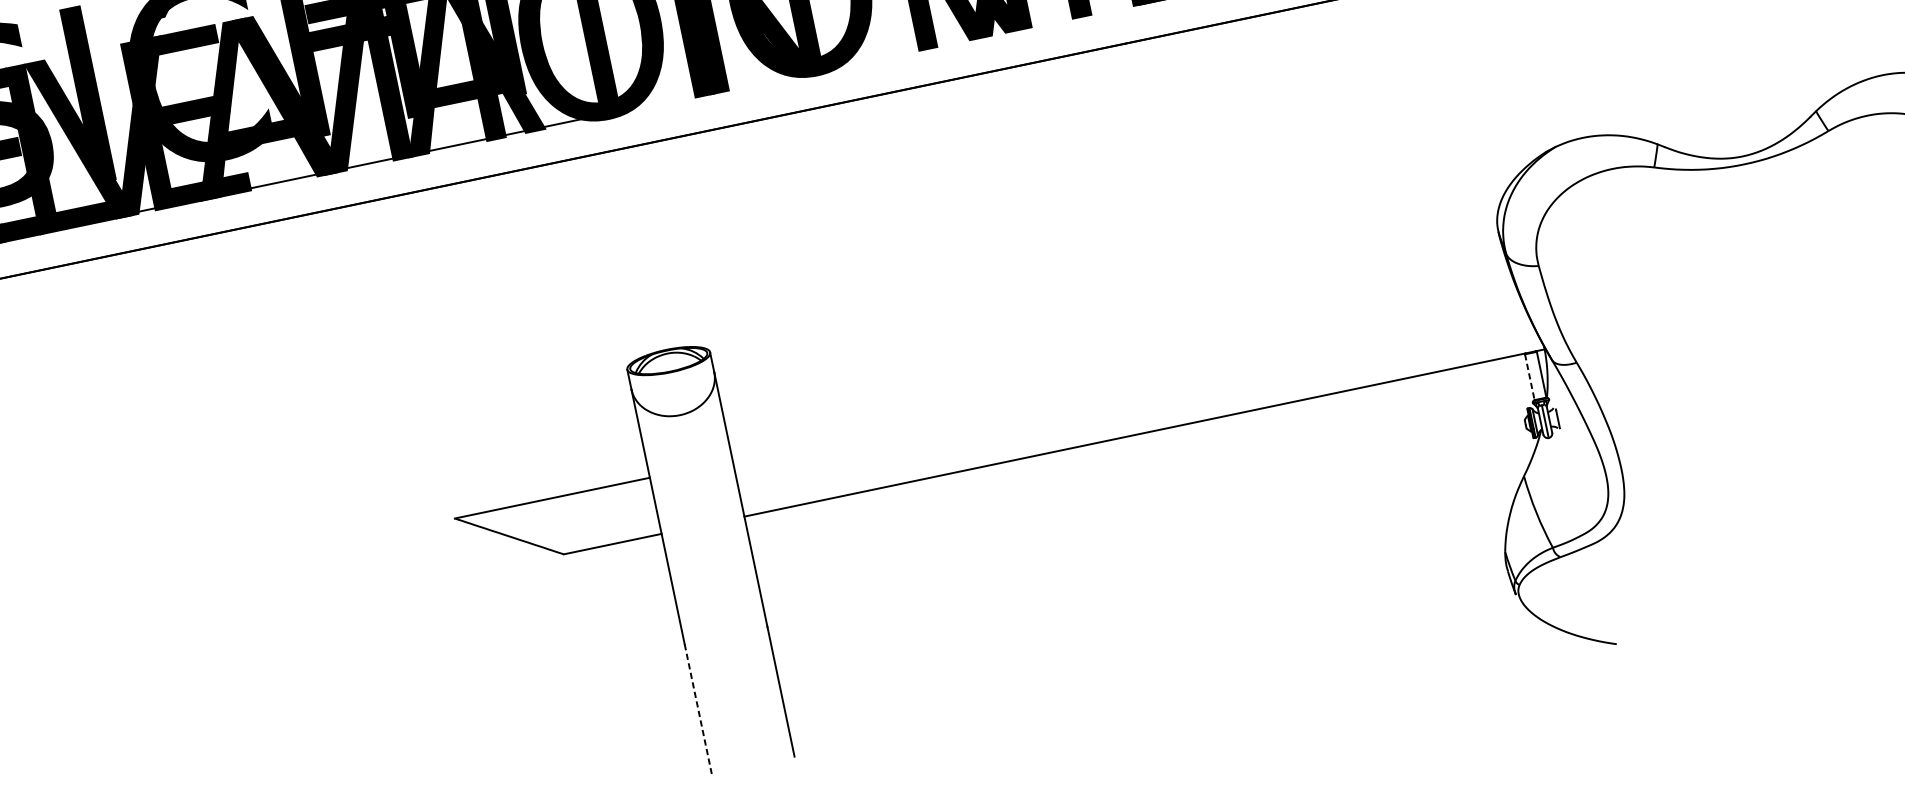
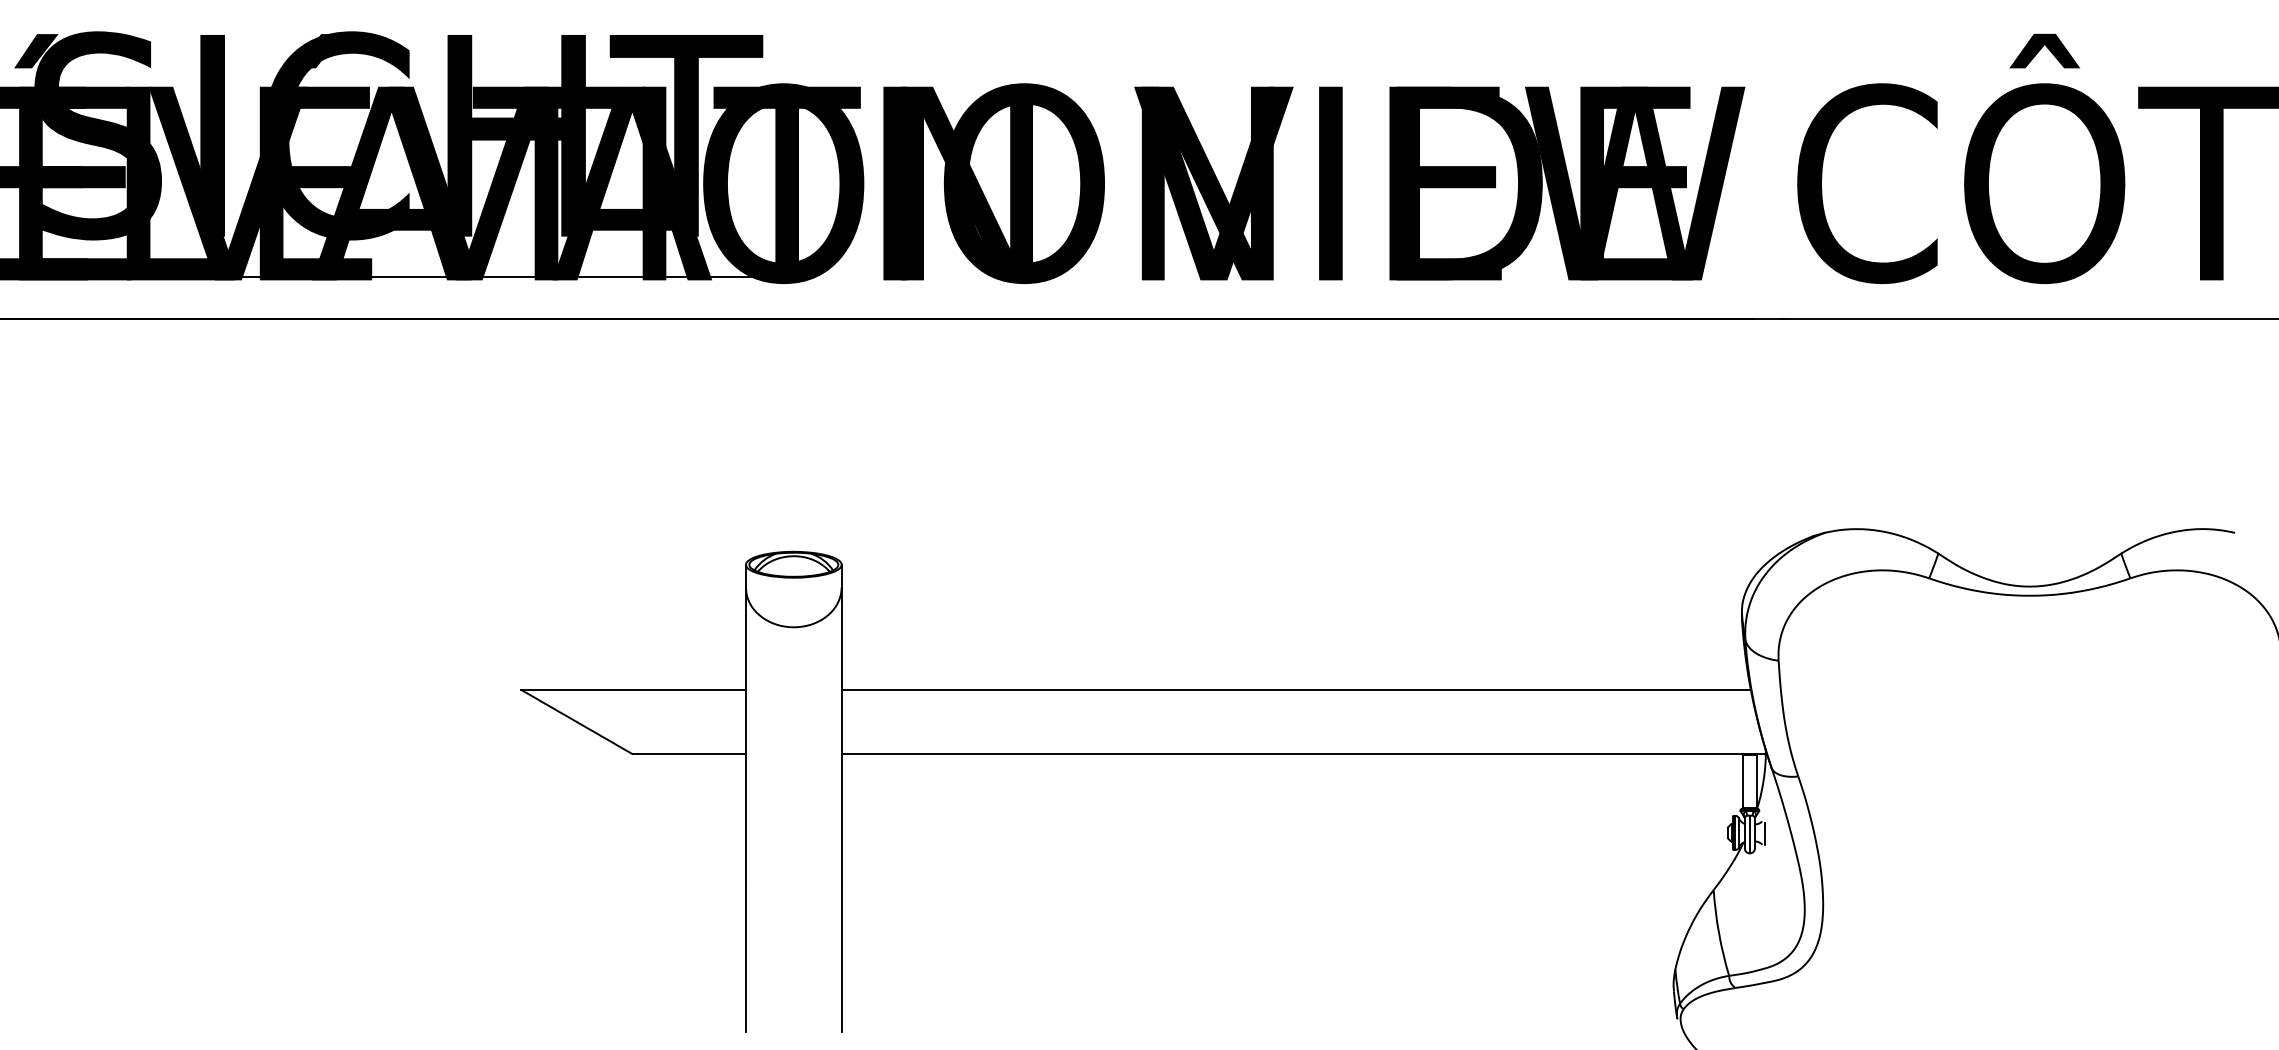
line: (1530, 377) -> (1743, 782), dashed -> solid
line: (1125, 378) -> (1295, 689), added
line: (698, 708) -> (746, 956), dashed -> solid

